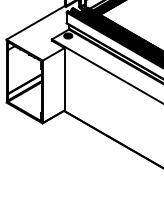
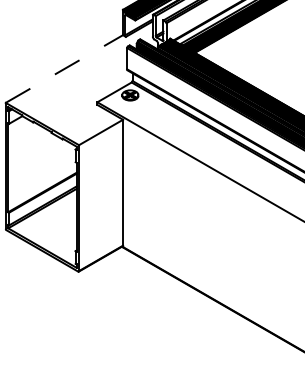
line: (35, 22) -> (64, 68), solid -> dashed

